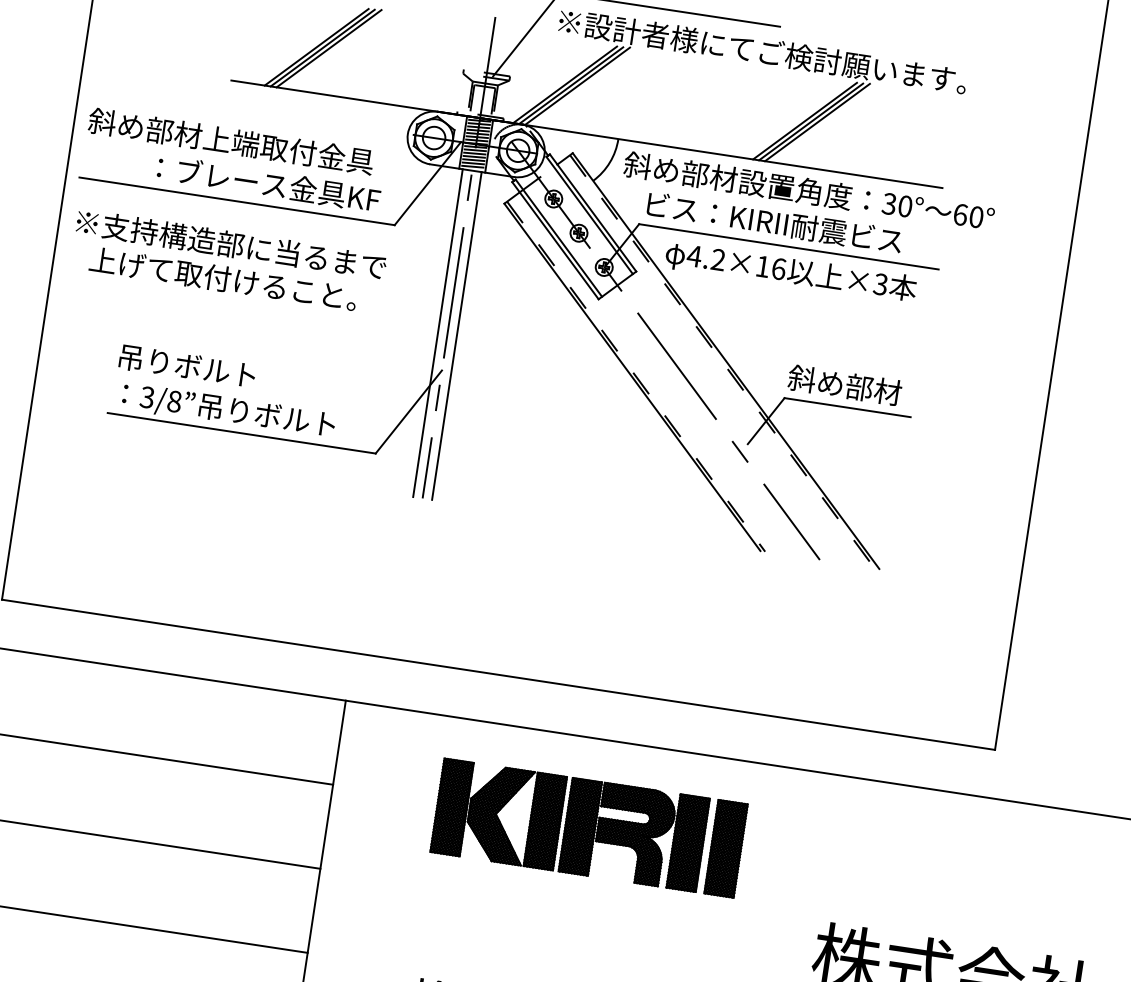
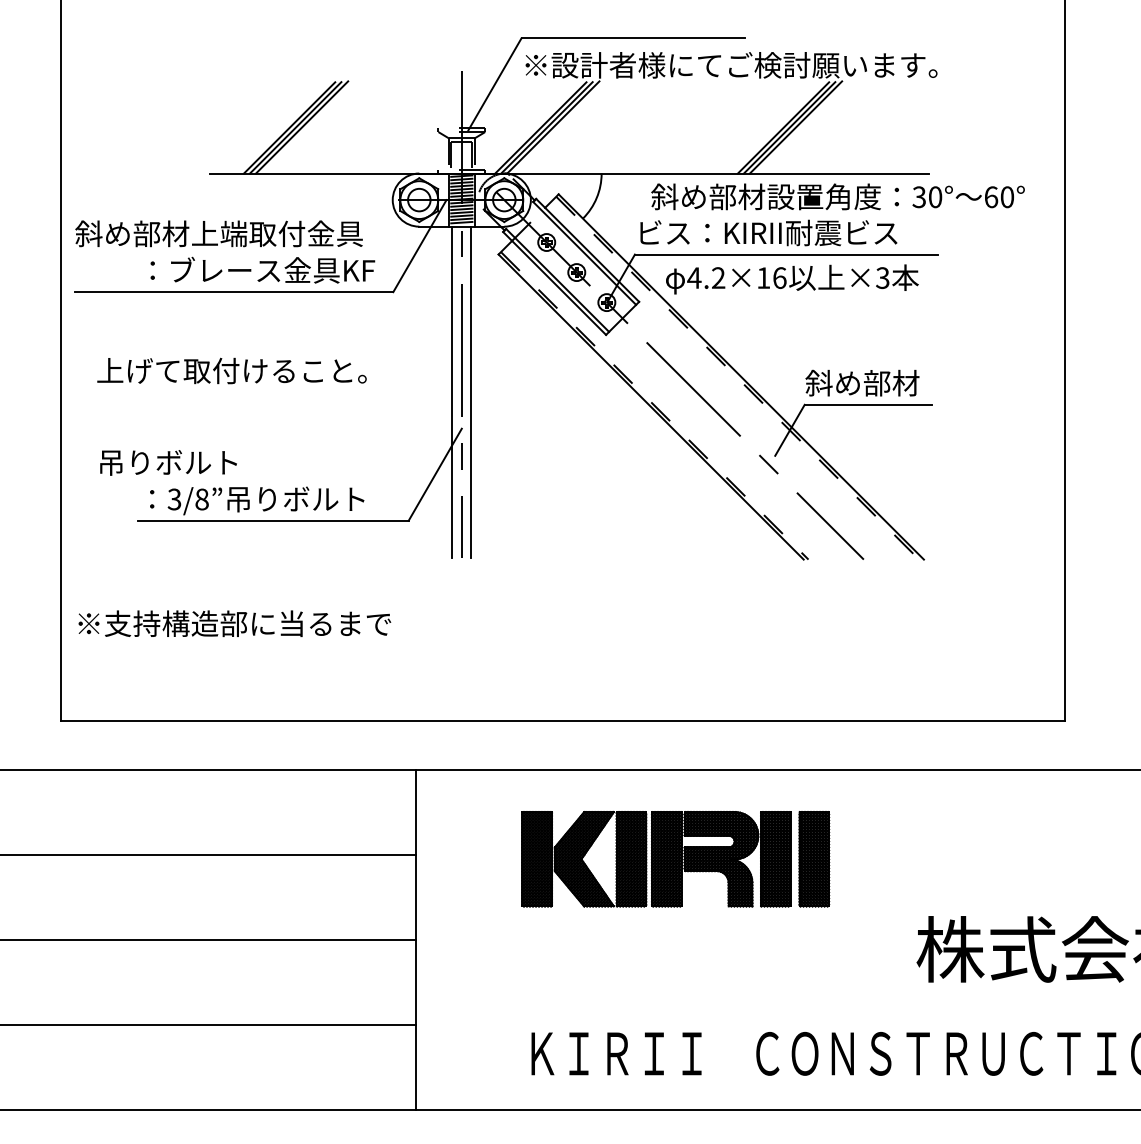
text: (808, 191) -> (837, 196), moved
text: (231, 244) -> (234, 623), moved
text: (187, 366) -> (168, 462), moved

